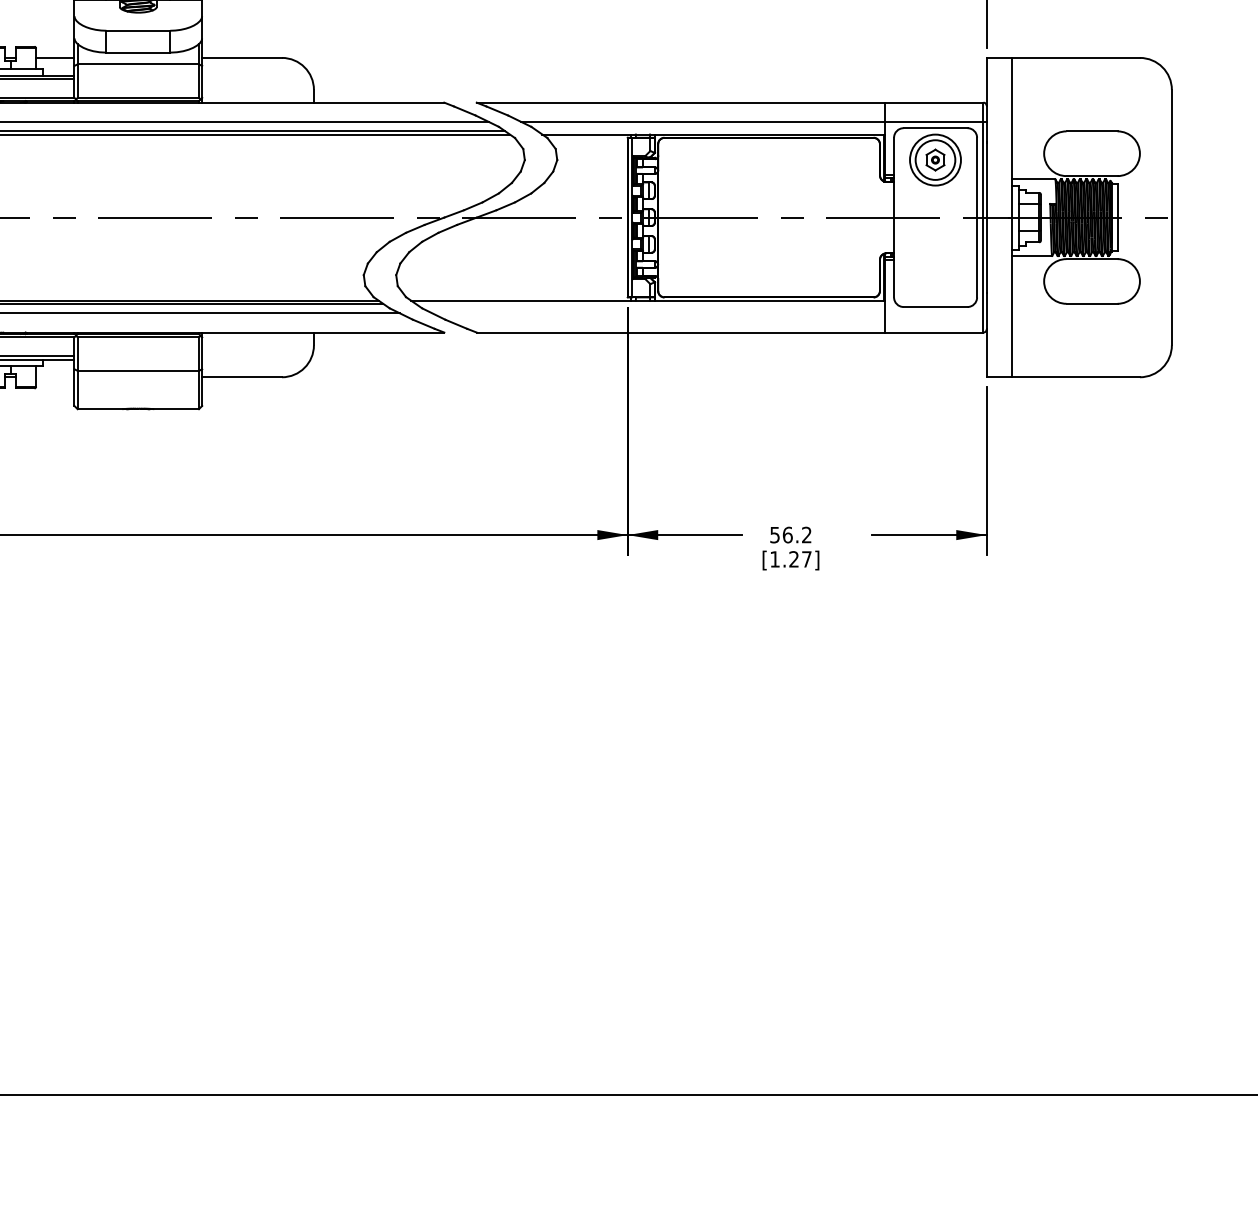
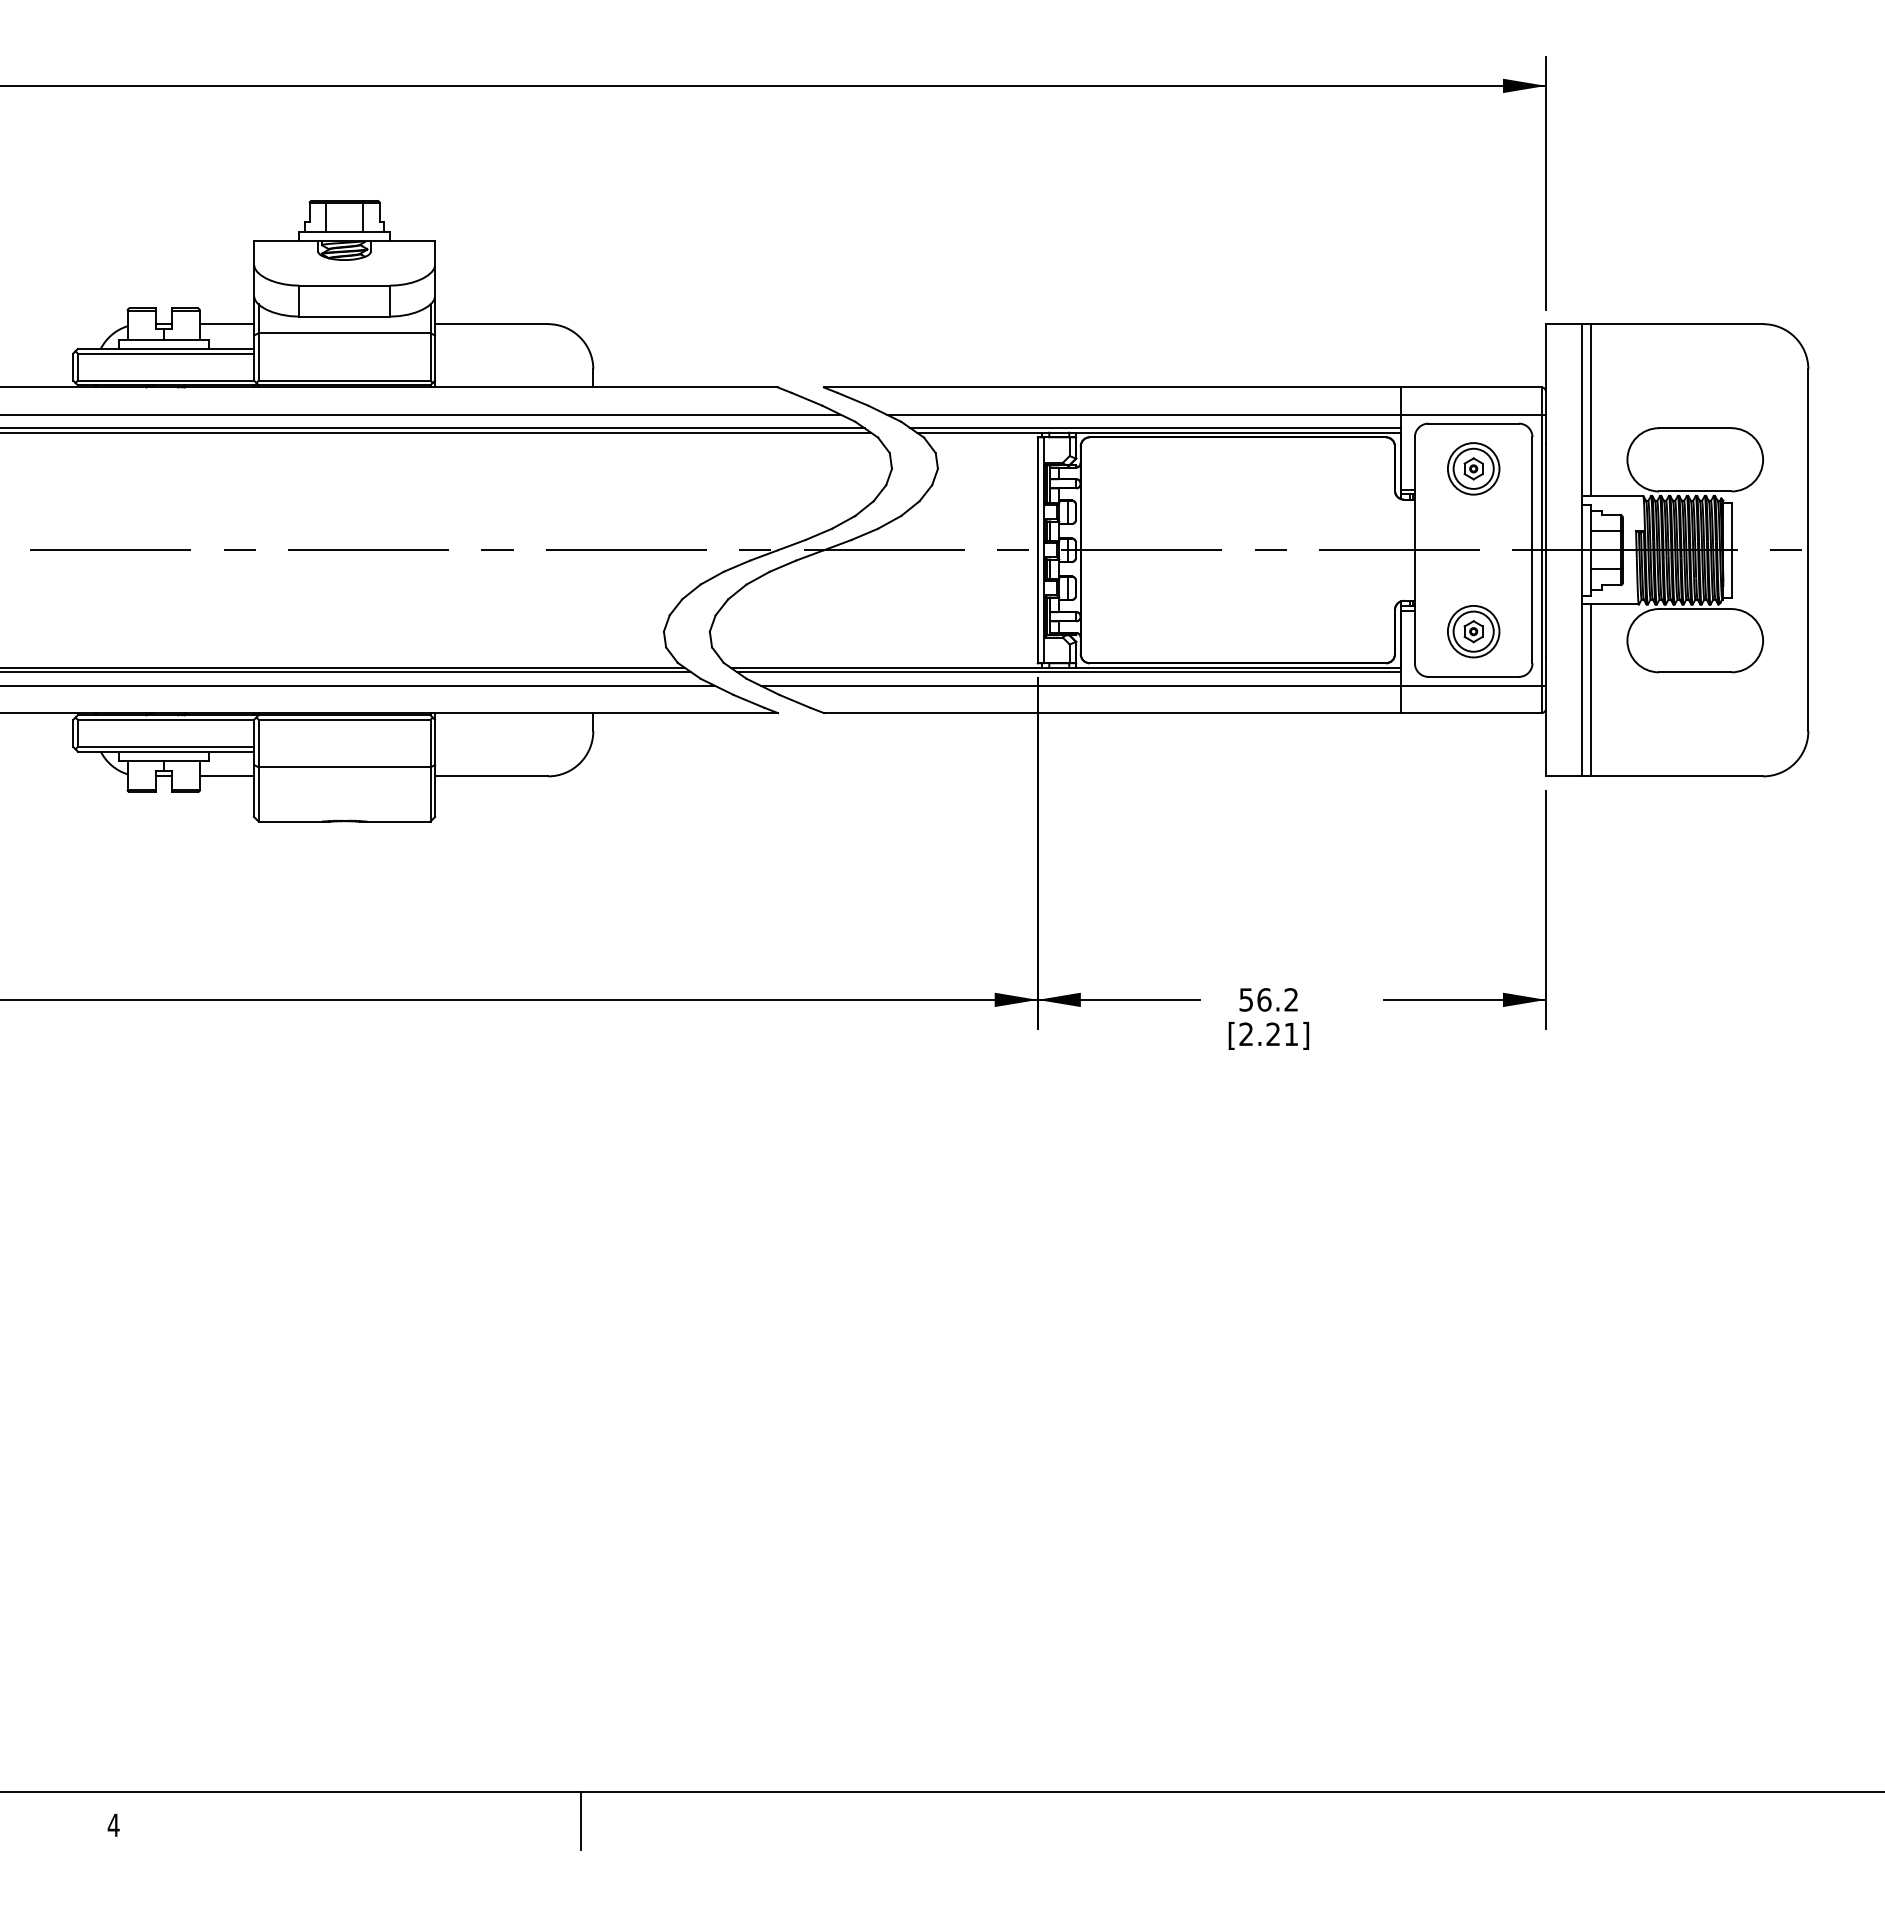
line: (1018, 118) -> (1591, 410), added
line: (710, 131) -> (1155, 428), added
part: (935, 159) -> (1473, 468), size x0.71
part: (935, 274) -> (1473, 631), added
line: (650, 303) -> (1069, 672), added
line: (709, 313) -> (1153, 685), added
line: (1018, 316) -> (1591, 690), added
line: (54, 377) -> (226, 776), added
text: (790, 558) -> (1268, 1033), [1.27] -> [2.21]
line: (305, 1114) -> (581, 1820), added

